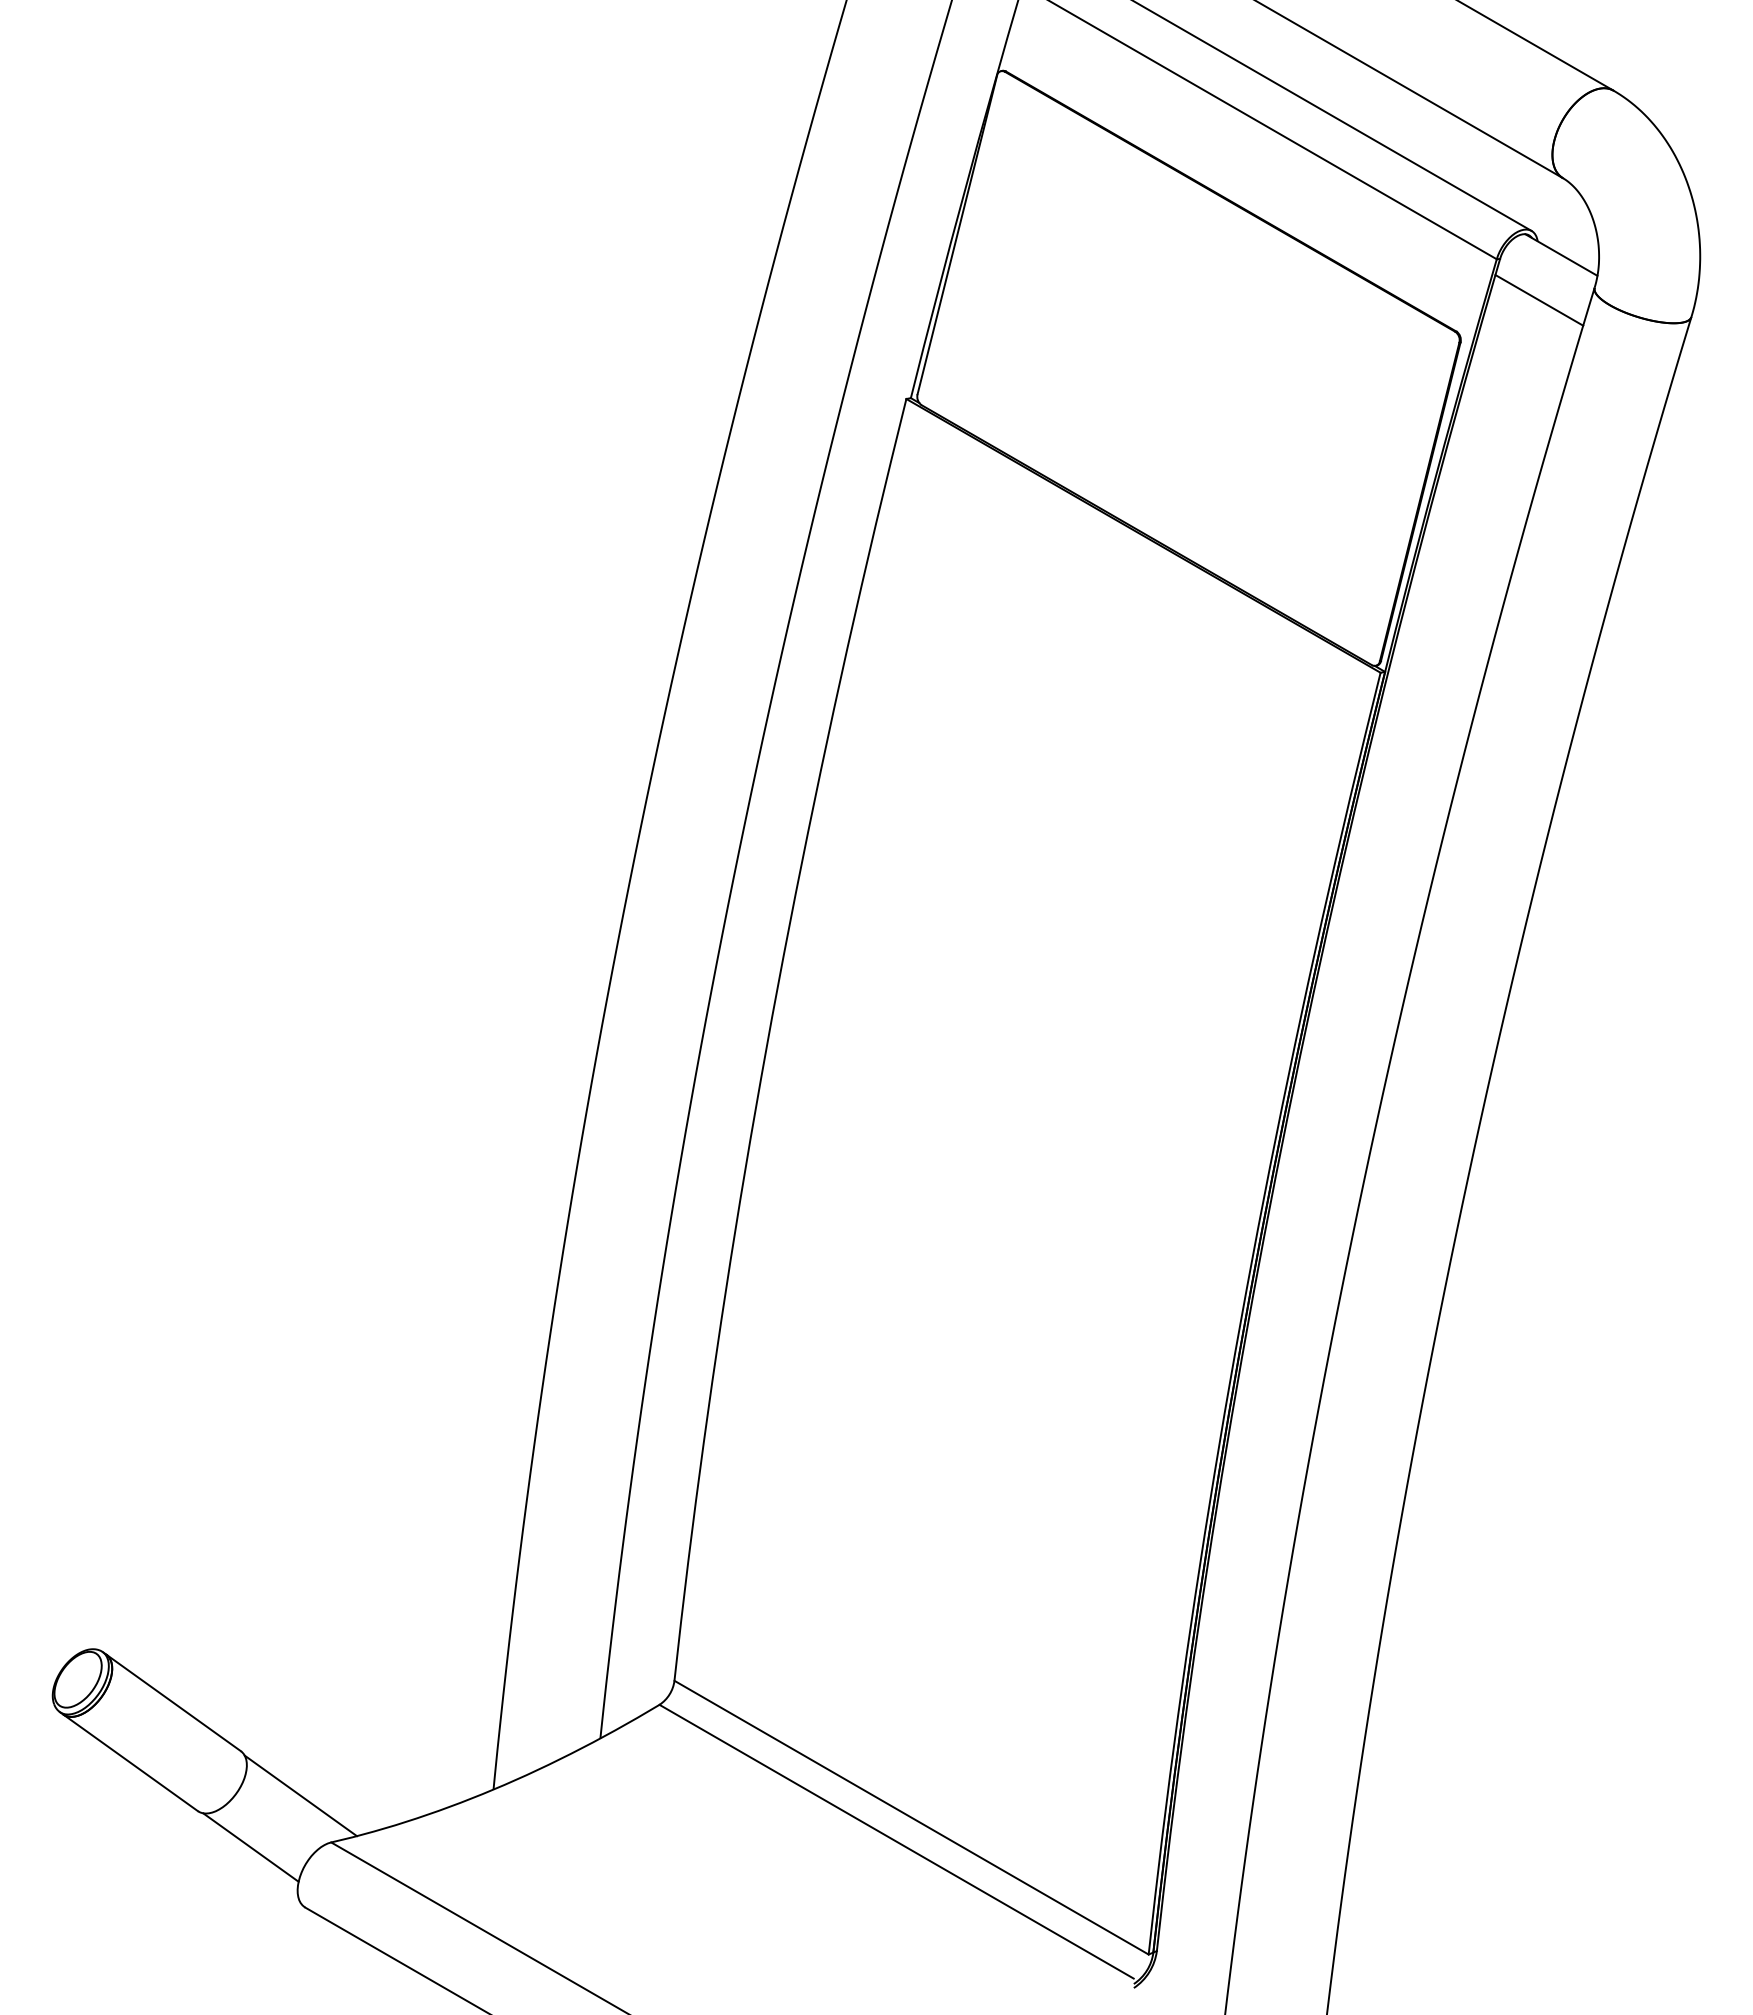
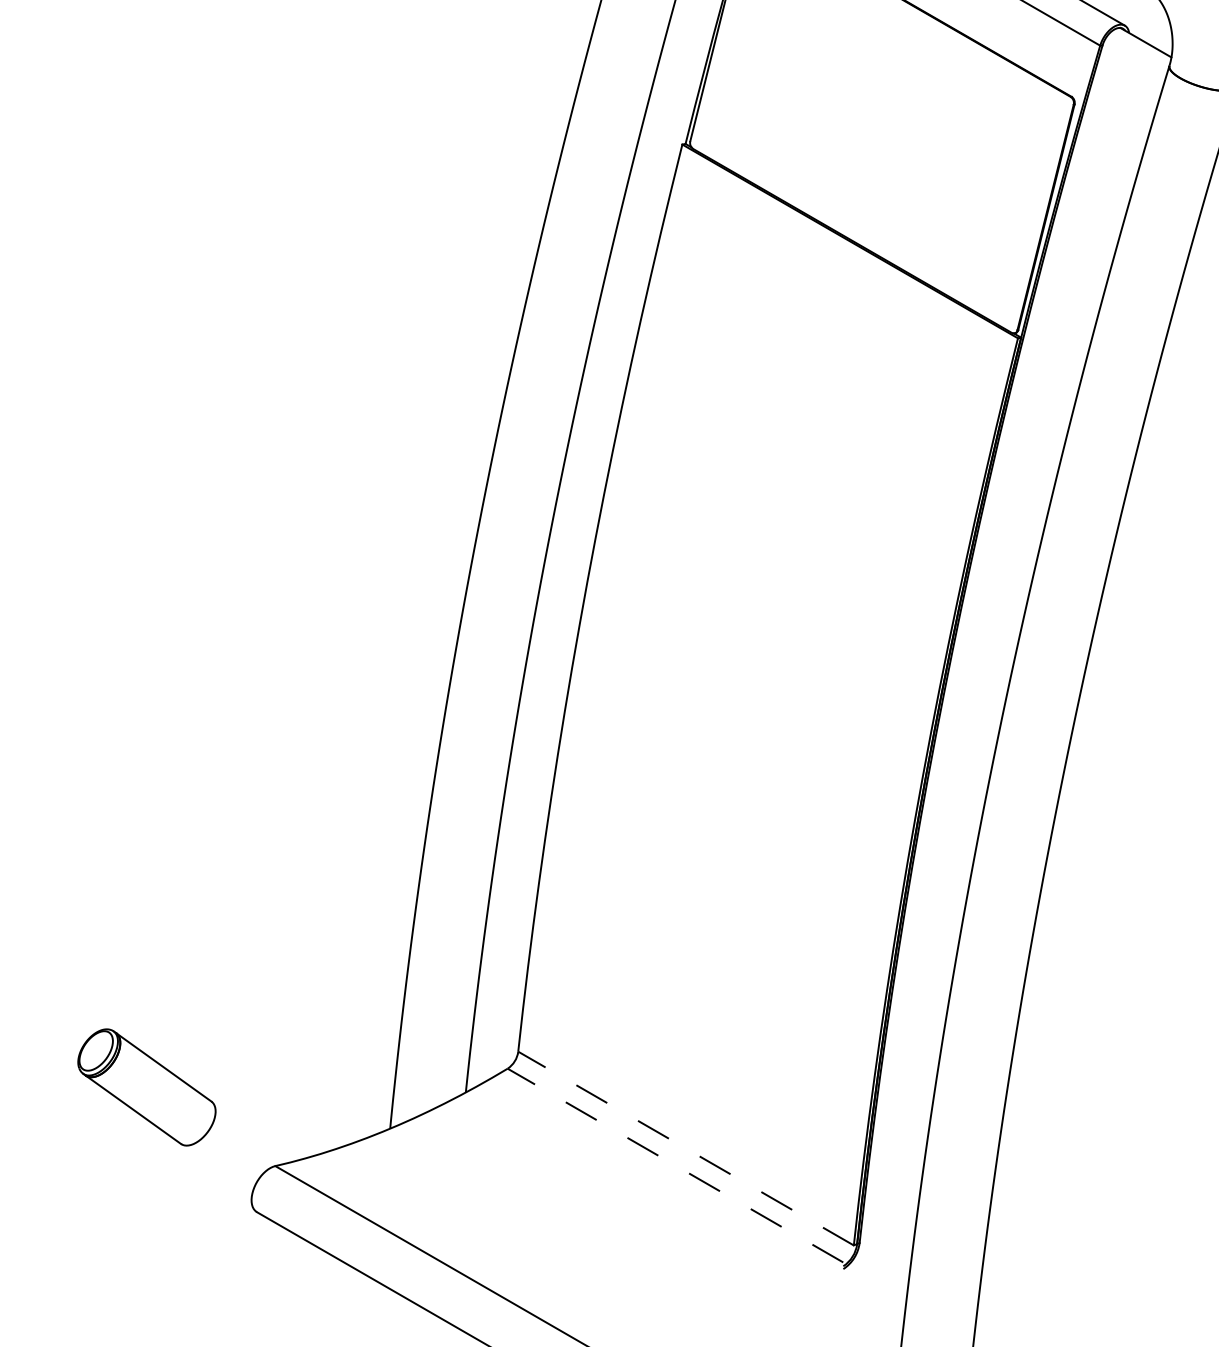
line: (1539, 300) -> (1130, 74), removed
line: (300, 1795) -> (253, 1132), removed
line: (911, 1817) -> (686, 1148), solid -> dashed
line: (896, 1841) -> (675, 1165), solid -> dashed
line: (250, 1847) -> (218, 1169), removed

